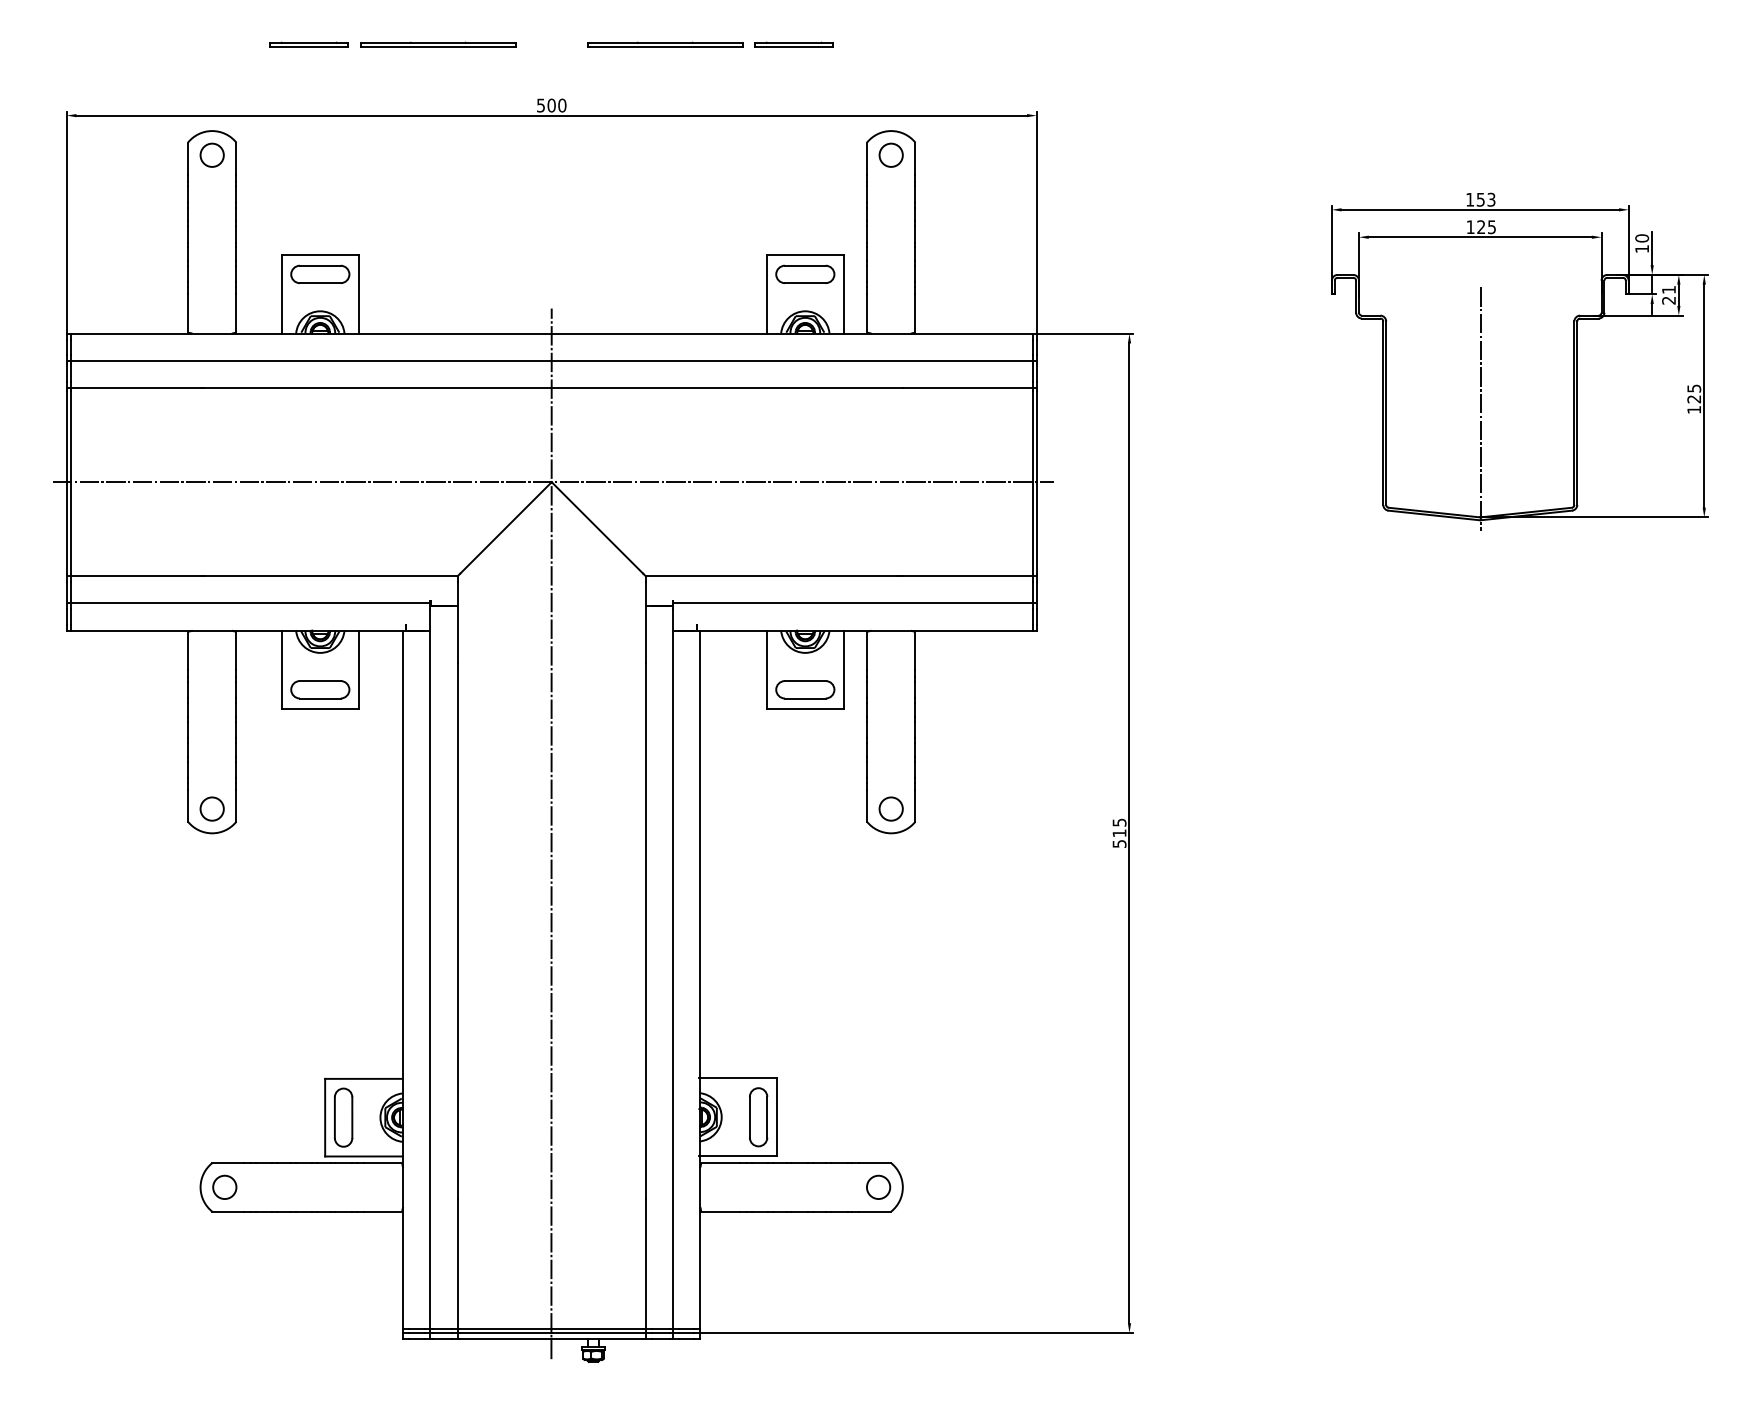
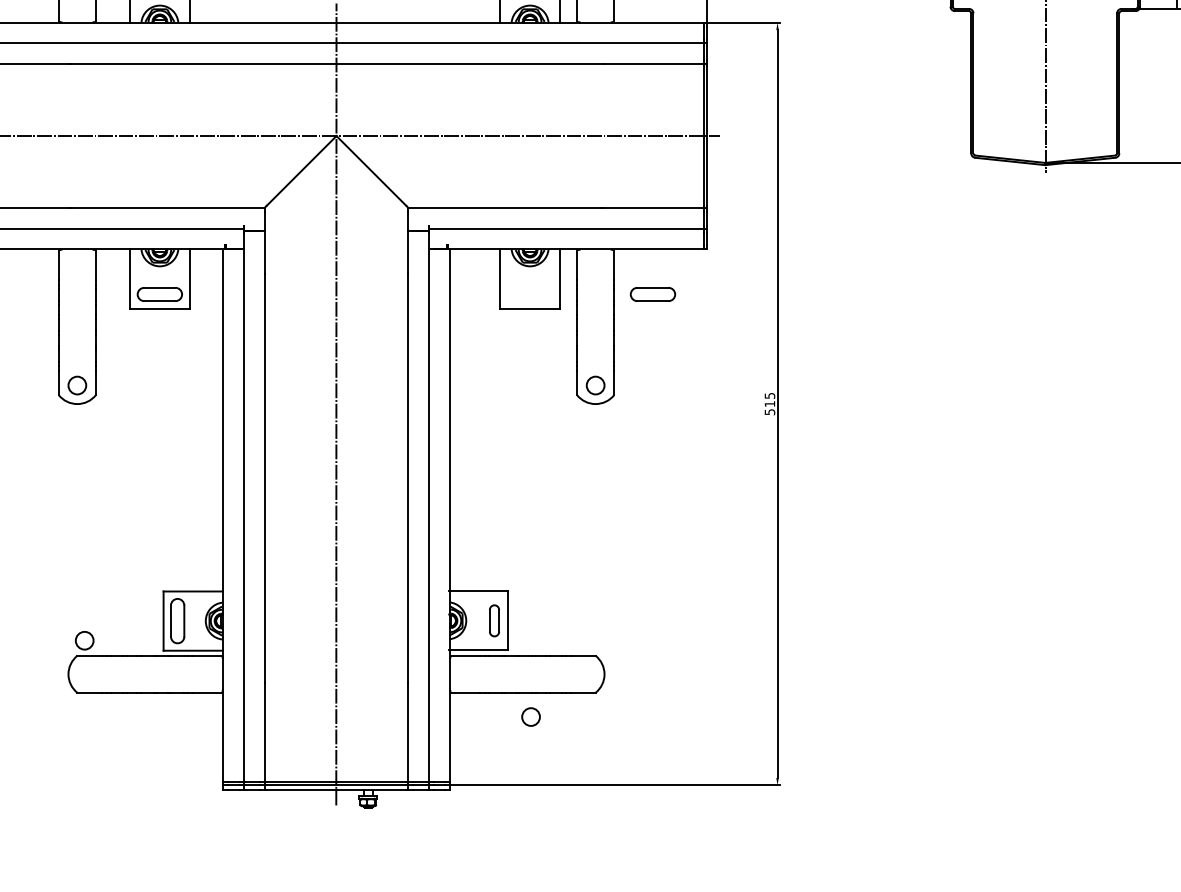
part: (805, 689) -> (653, 294), moved
part: (758, 1117) -> (494, 620), size x0.7
circle: (224, 1186) -> (84, 640), moved
circle: (878, 1186) -> (530, 716), moved

